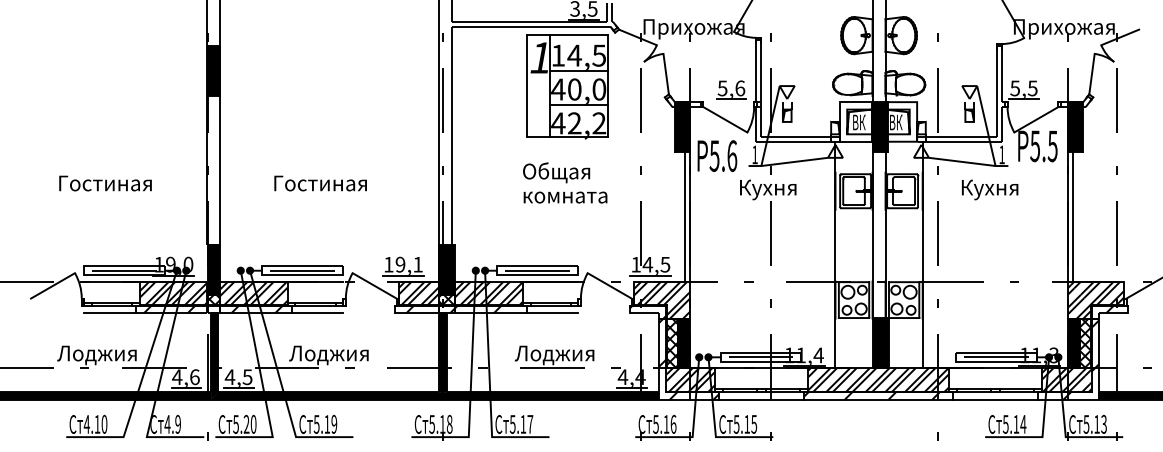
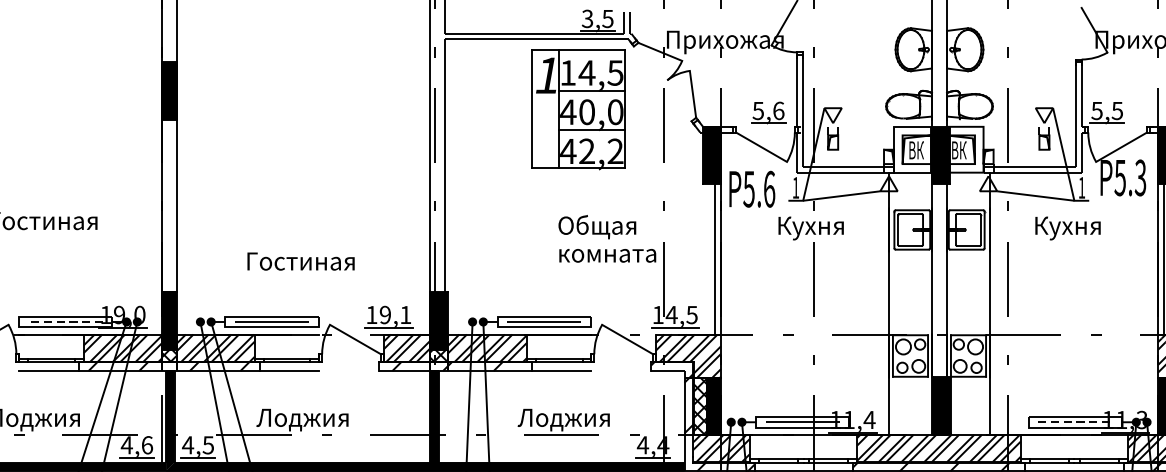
text: (1052, 145) -> (1140, 177), 5.5 -> 5.3
text: (565, 182) -> (607, 238), moved
text: (320, 183) -> (300, 261), moved
line: (123, 270) -> (64, 321), solid -> dashed
line: (997, 357) -> (1076, 422), solid -> dashed

